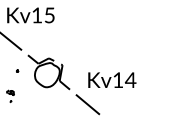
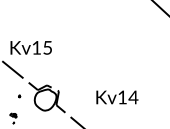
text: (112, 80) -> (117, 97), moved

